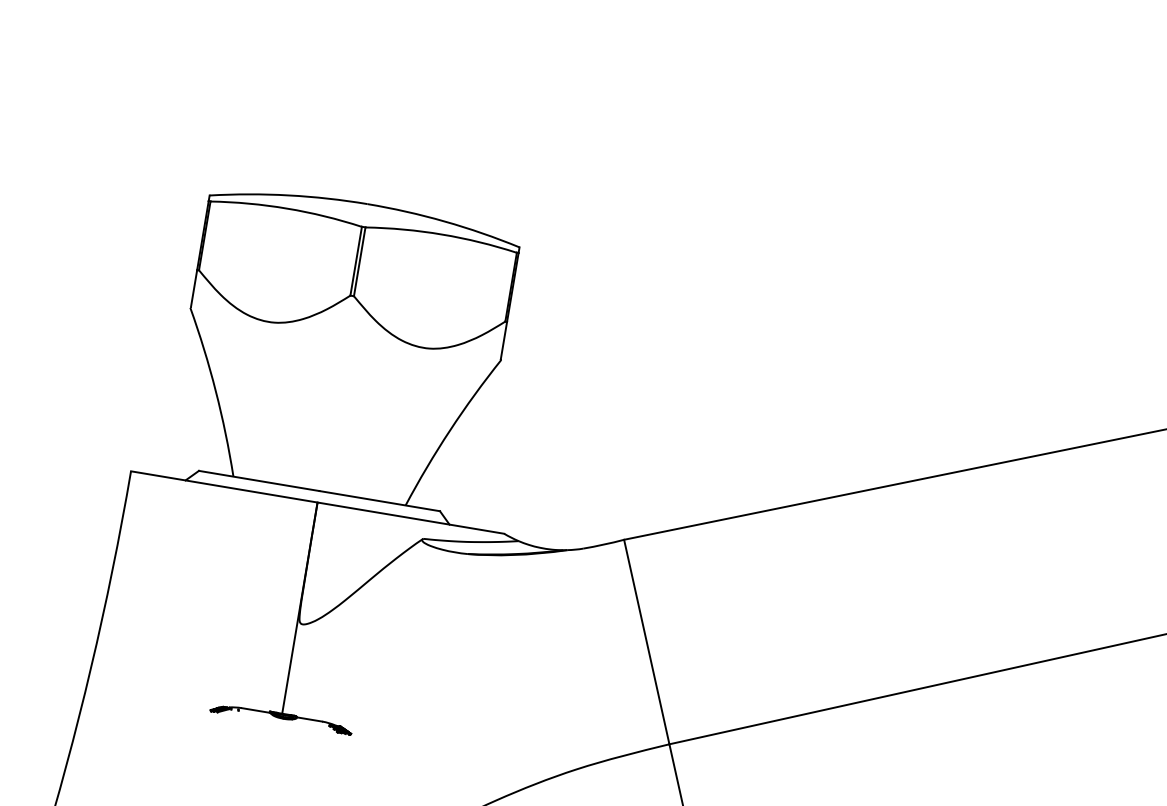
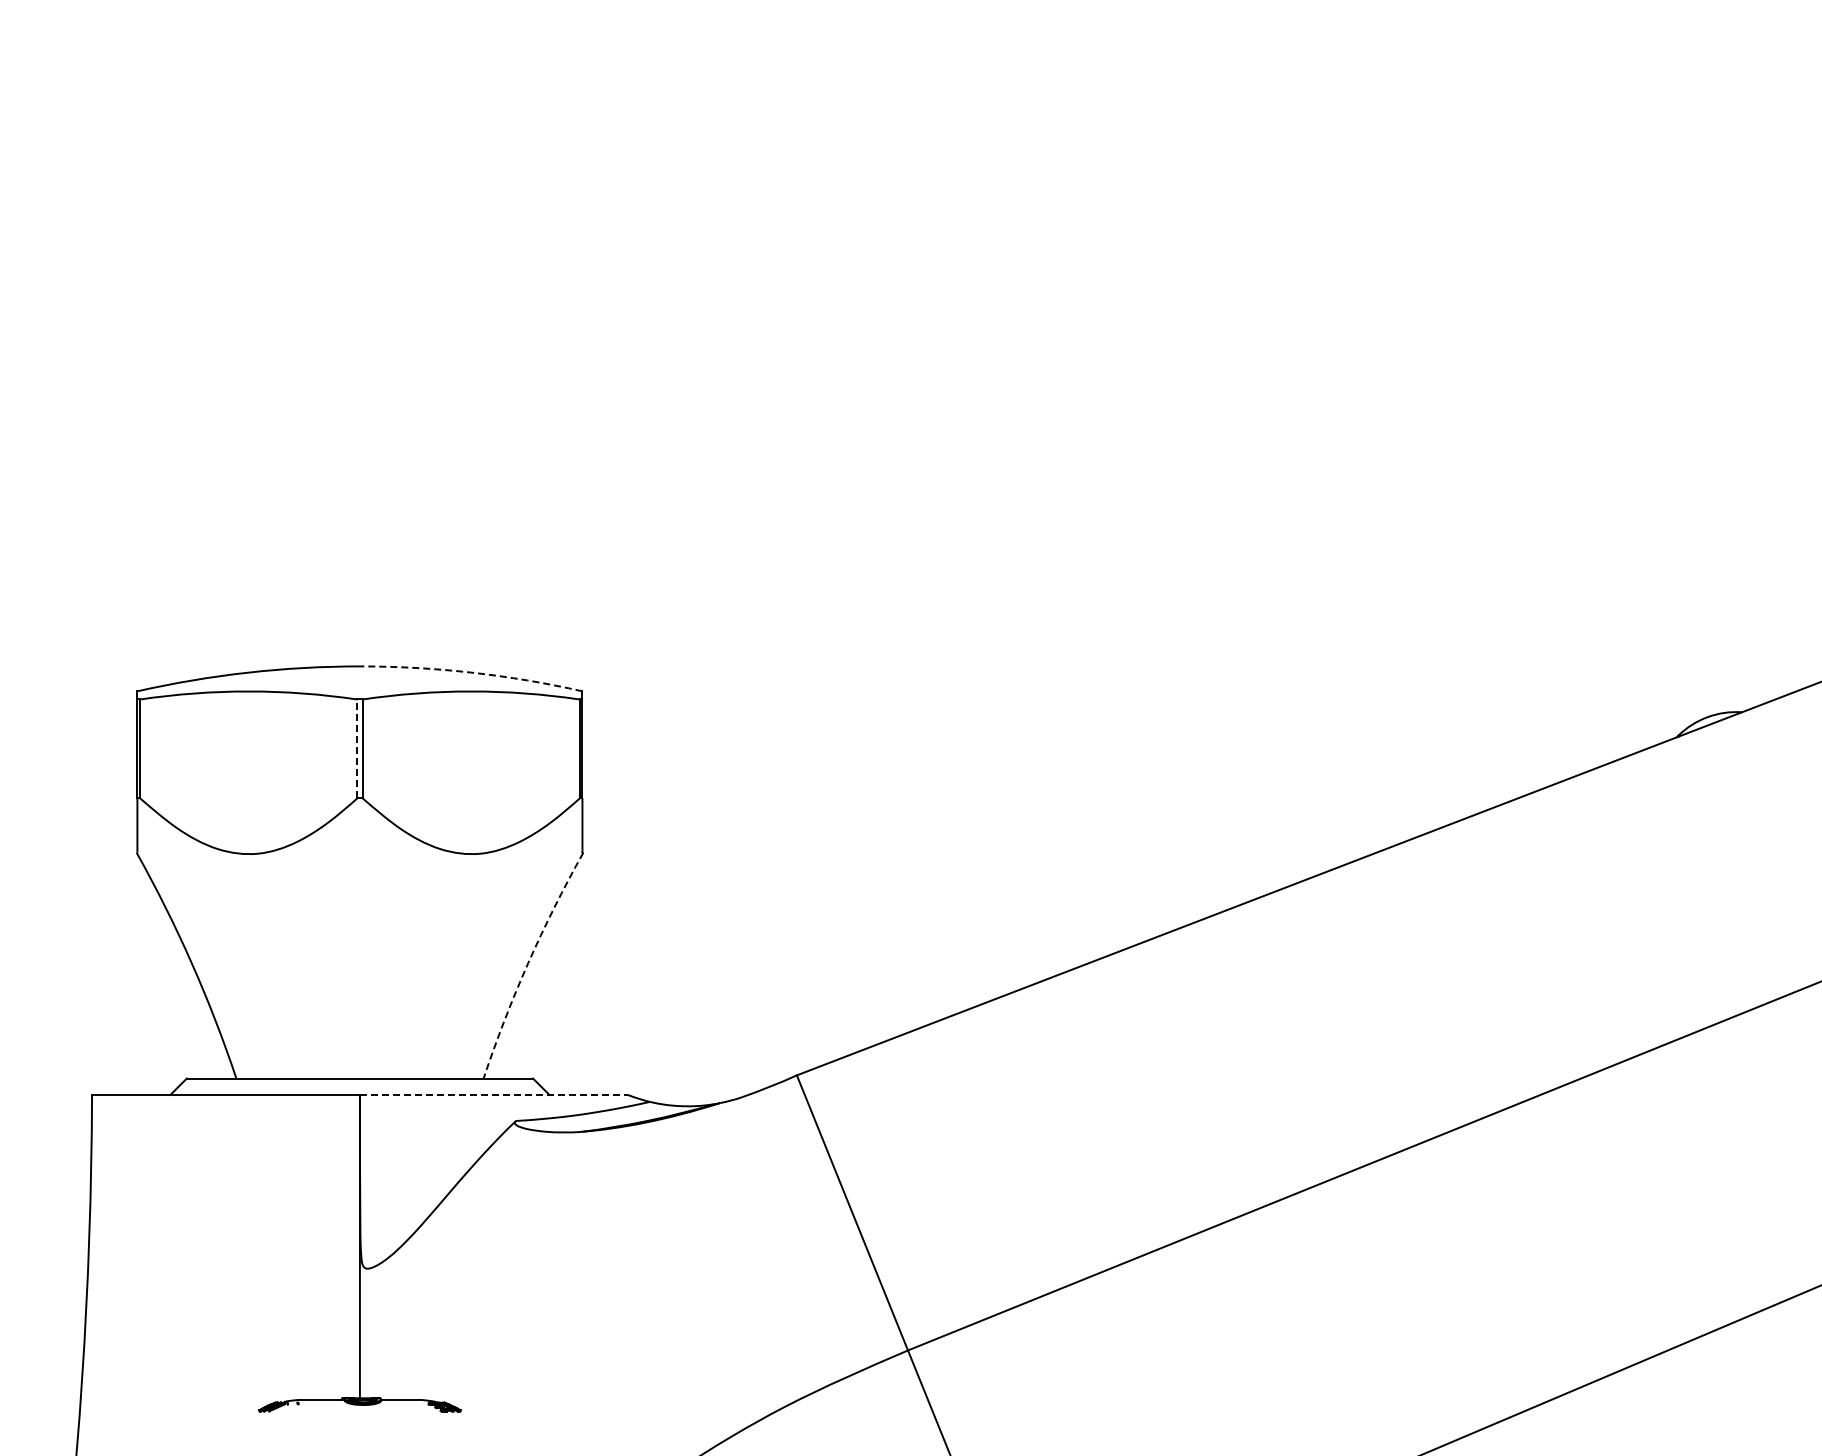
arc: (444, 221) -> (471, 672), solid -> dashed
line: (356, 260) -> (357, 748), solid -> dashed
arc: (450, 430) -> (528, 963), solid -> dashed
line: (411, 517) -> (494, 1094), solid -> dashed

